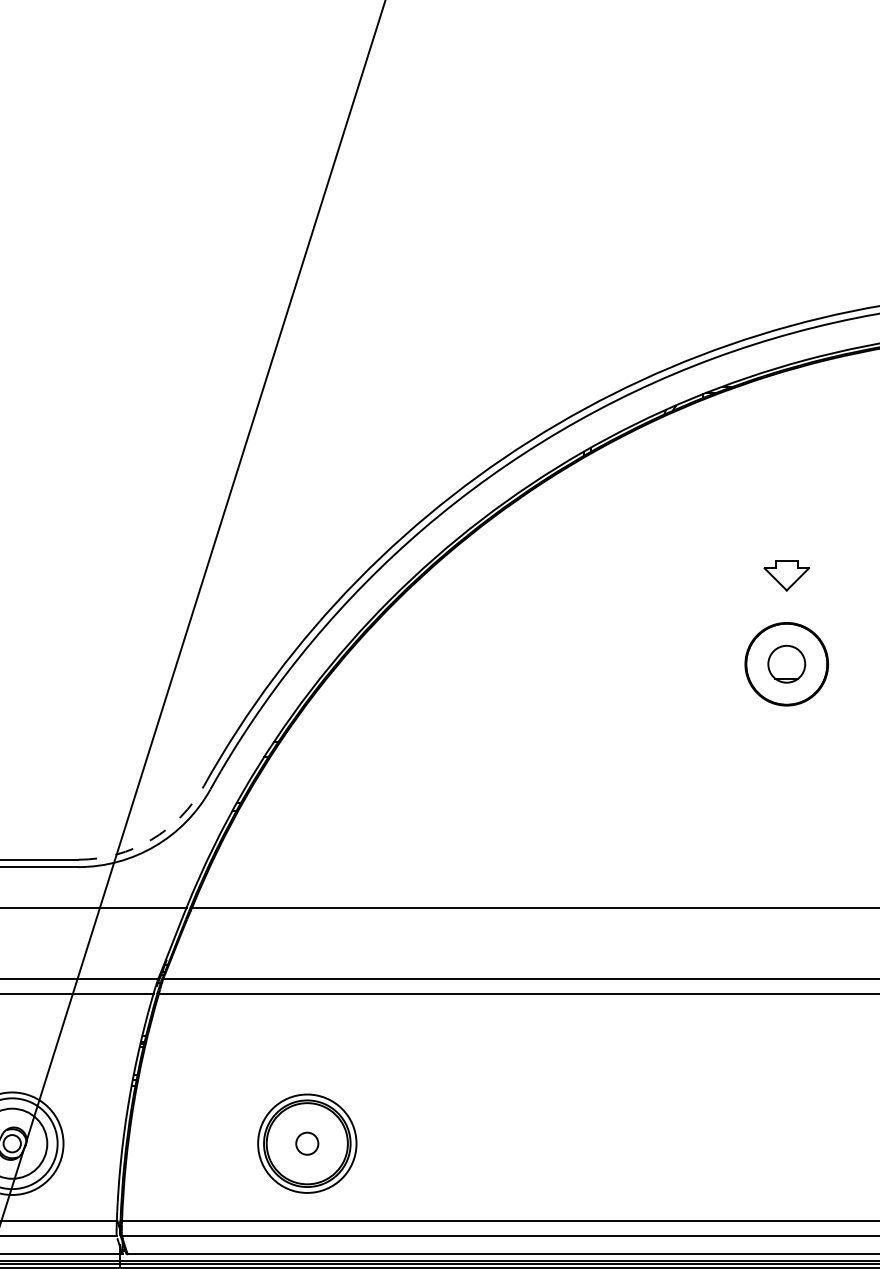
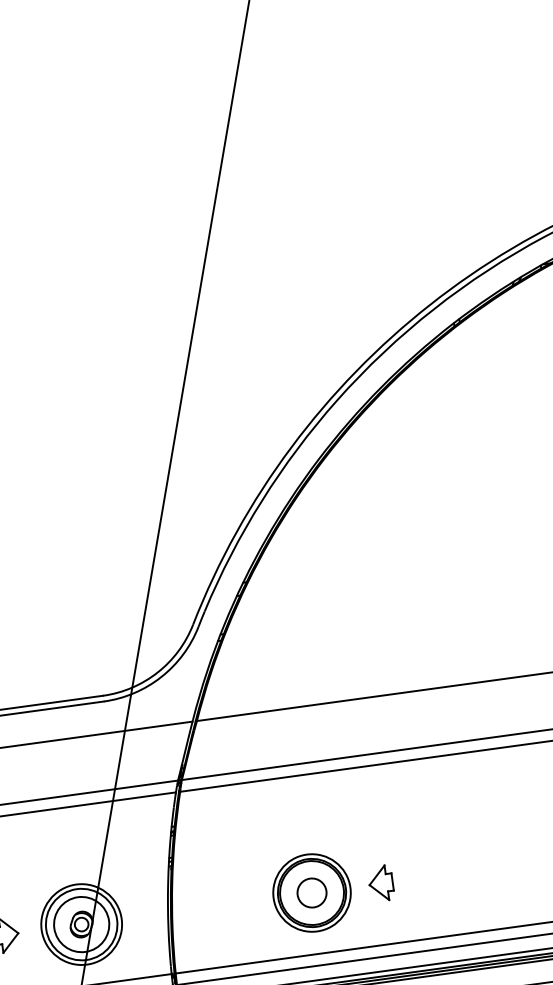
arc: (151, 839) -> (157, 672), dashed -> solid
circle: (306, 1143) -> (311, 892), size x1.67
part: (395, 1143) -> (380, 883), added

